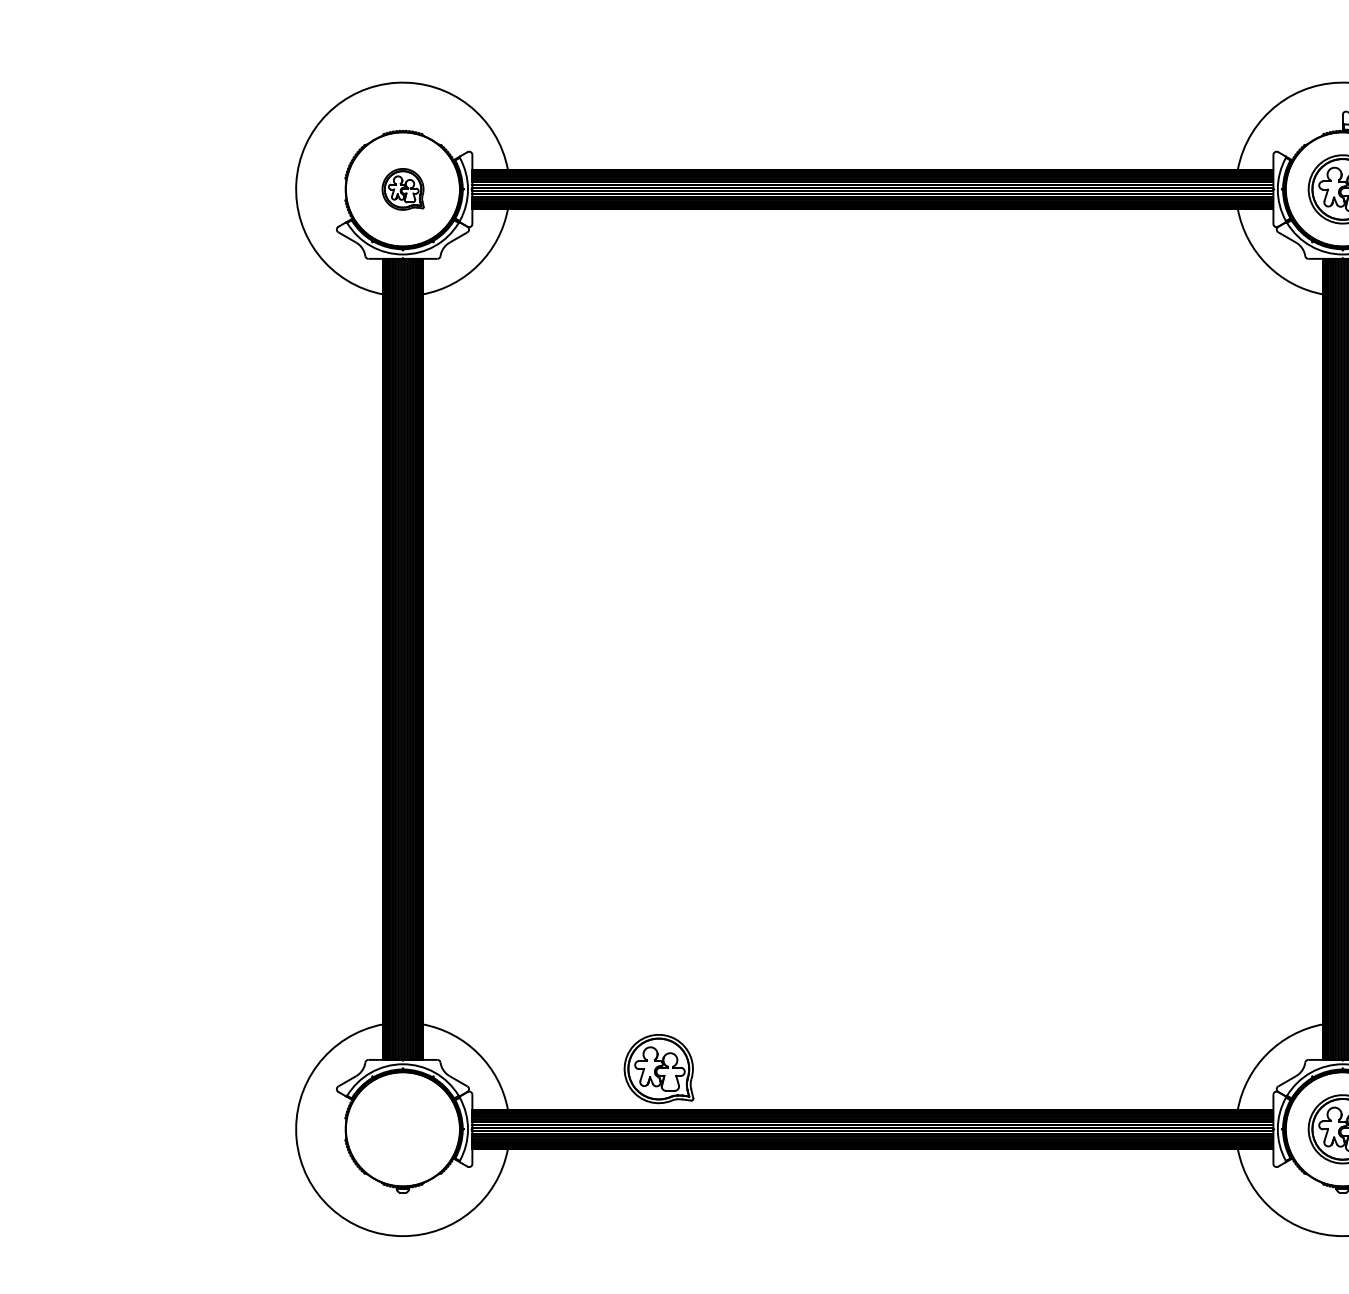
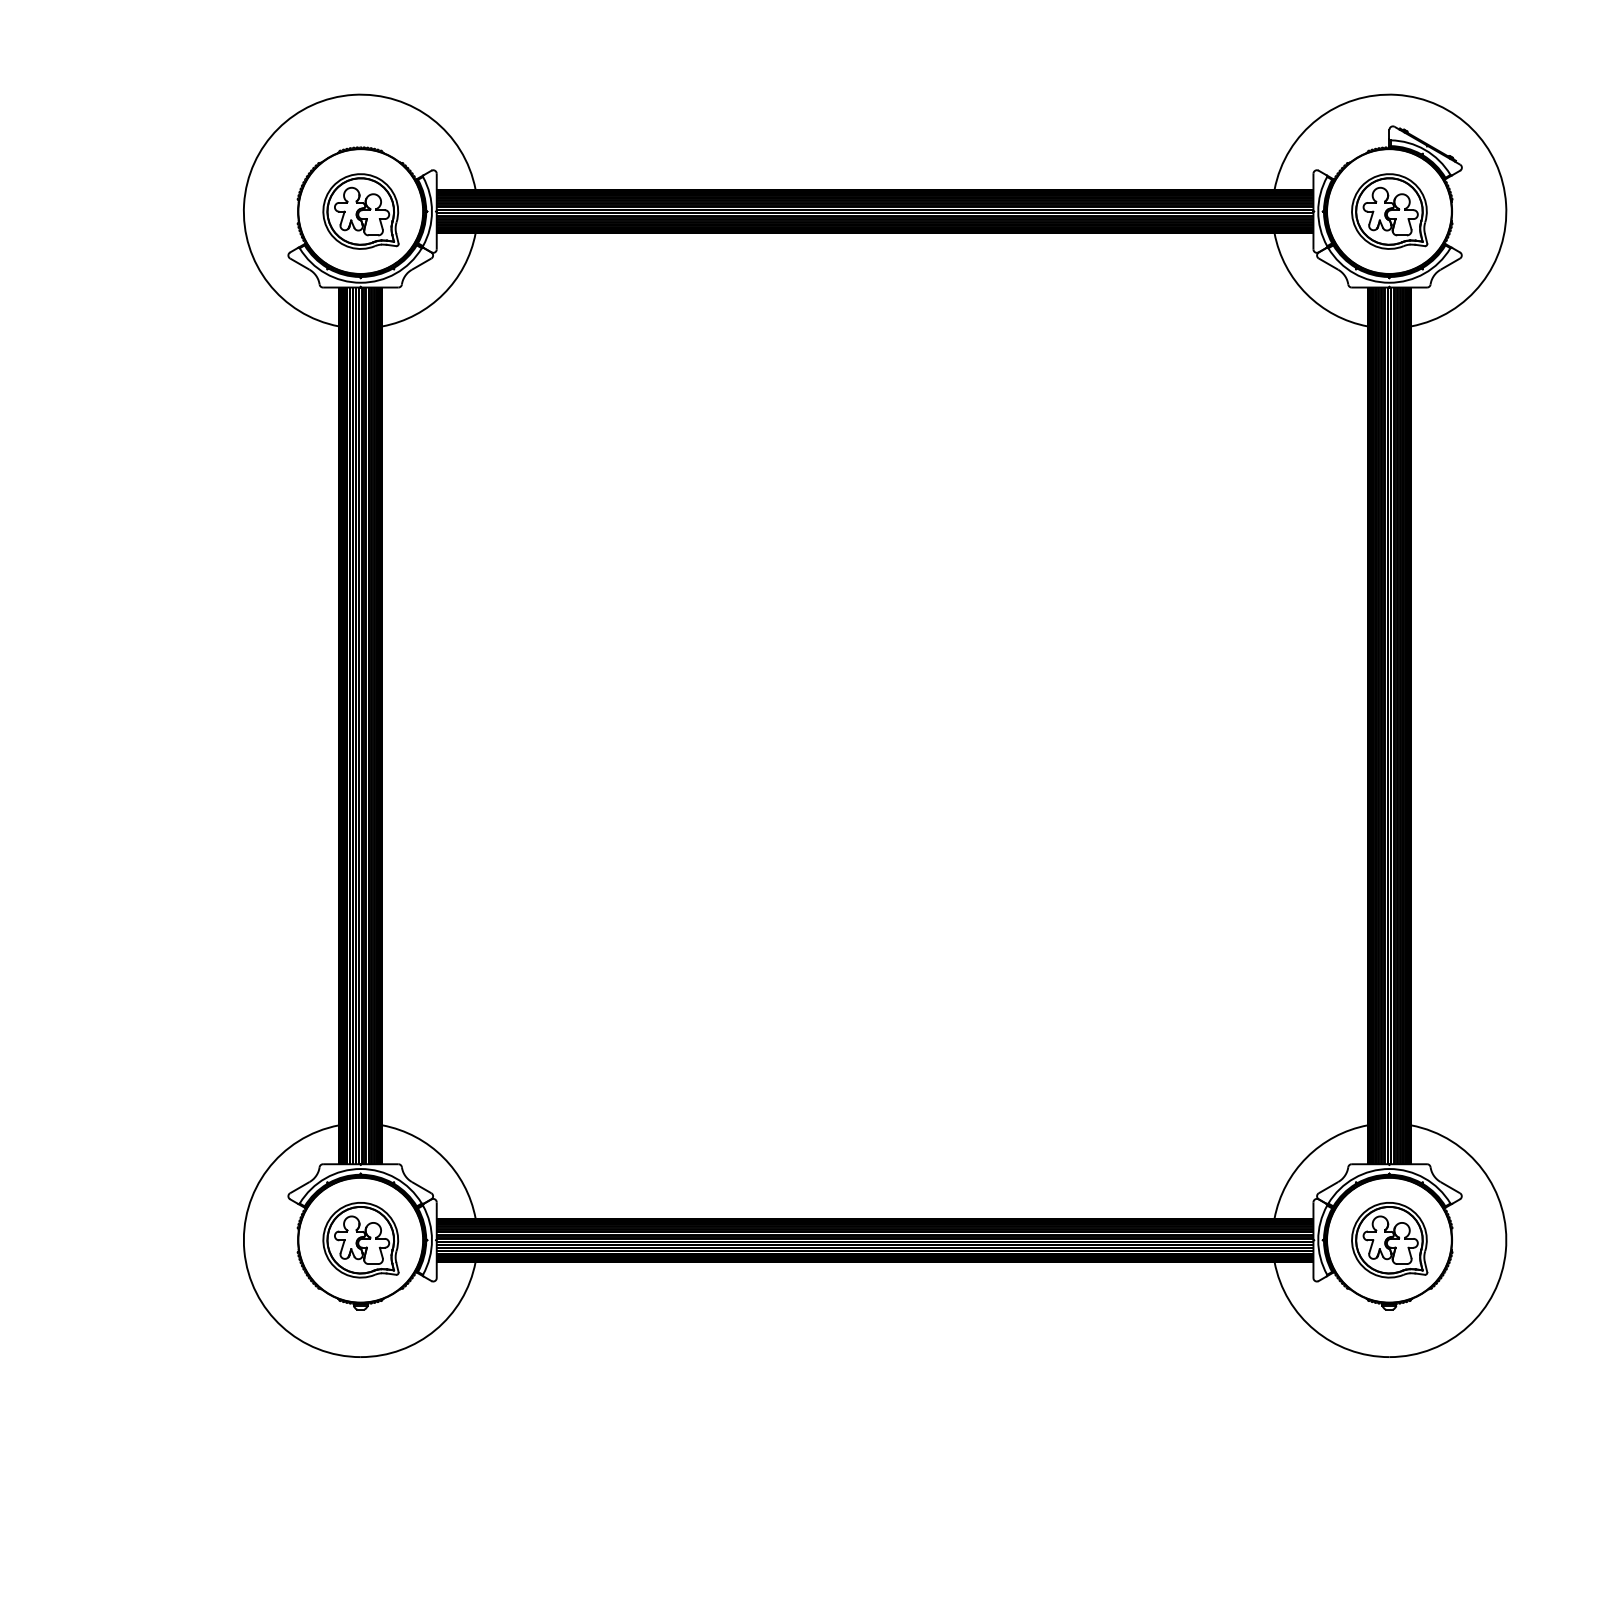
part: (402, 189) -> (360, 211), size x1.67
part: (658, 1069) -> (360, 1240), moved

